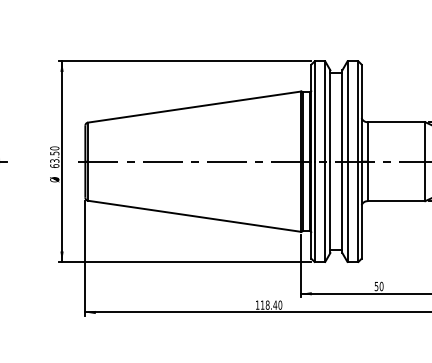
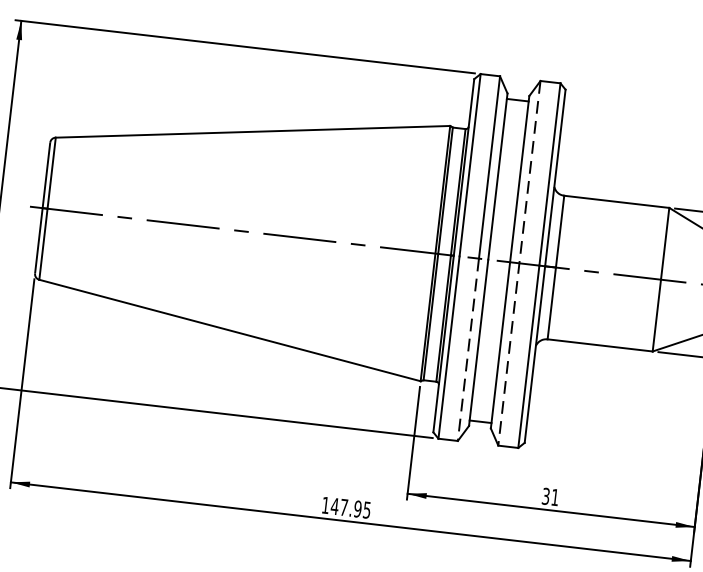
line: (347, 162) -> (519, 264), solid -> dashed
line: (325, 212) -> (468, 351), solid -> dashed
text: (379, 286) -> (551, 497), 50 -> 31
text: (271, 304) -> (351, 507), 118.40 -> 147.95

